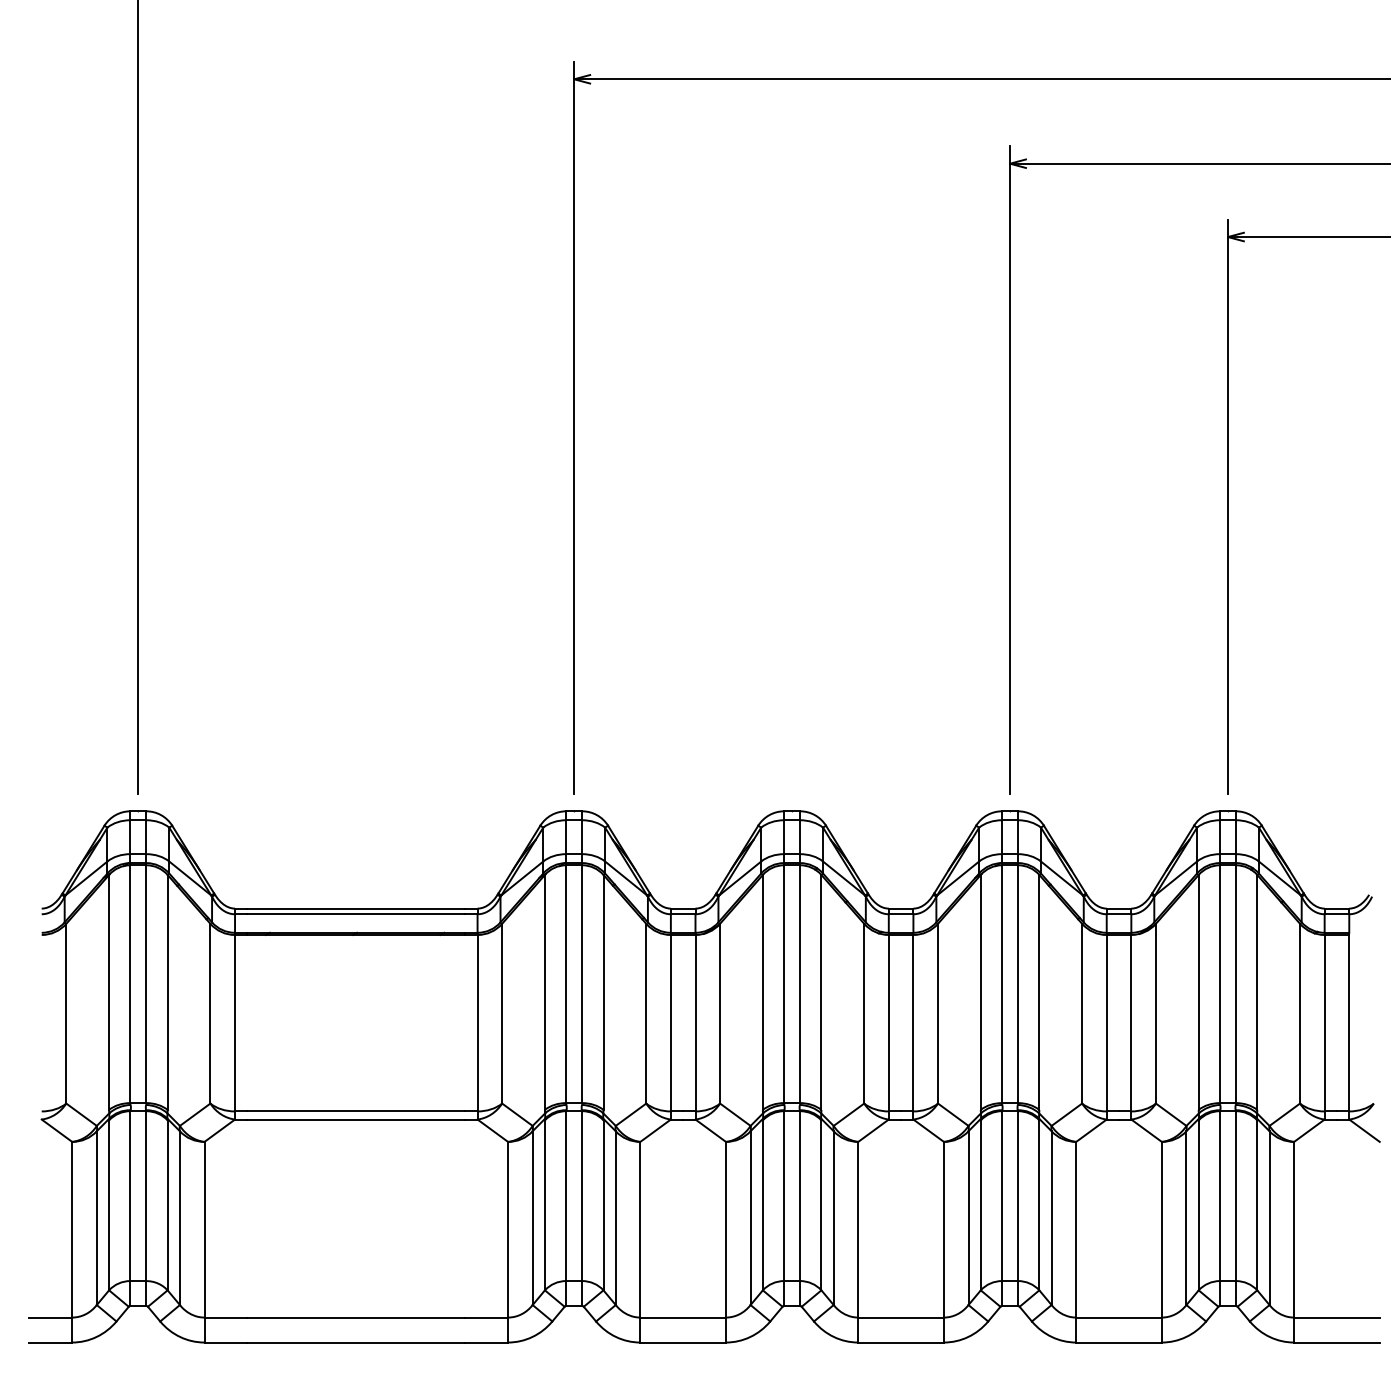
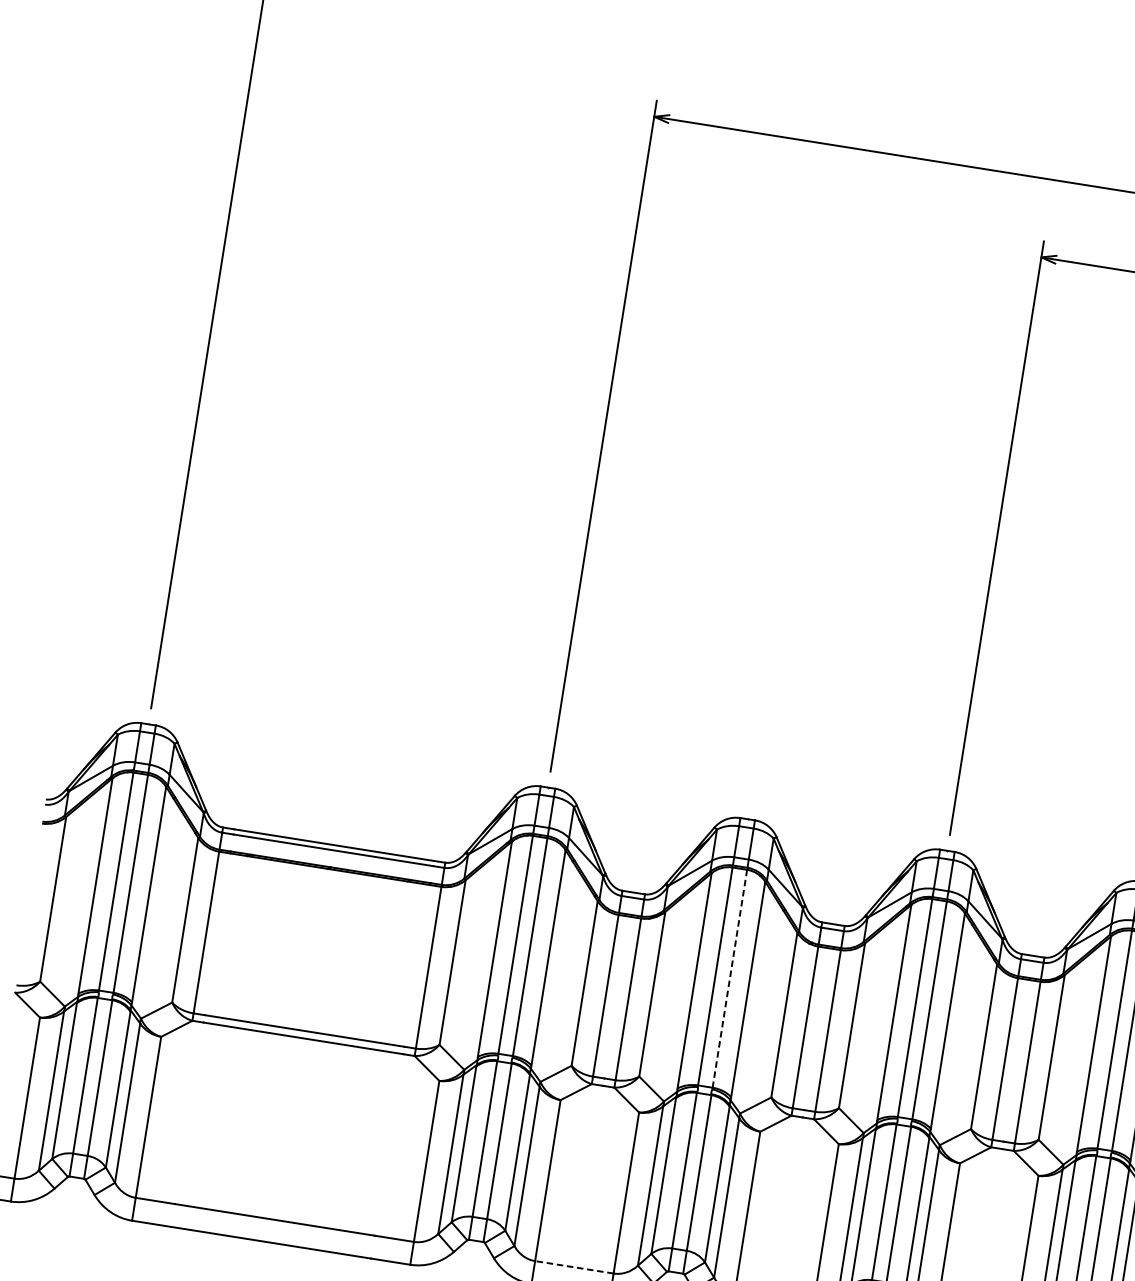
line: (800, 984) -> (730, 979), solid -> dashed
line: (683, 1317) -> (574, 1267), solid -> dashed

